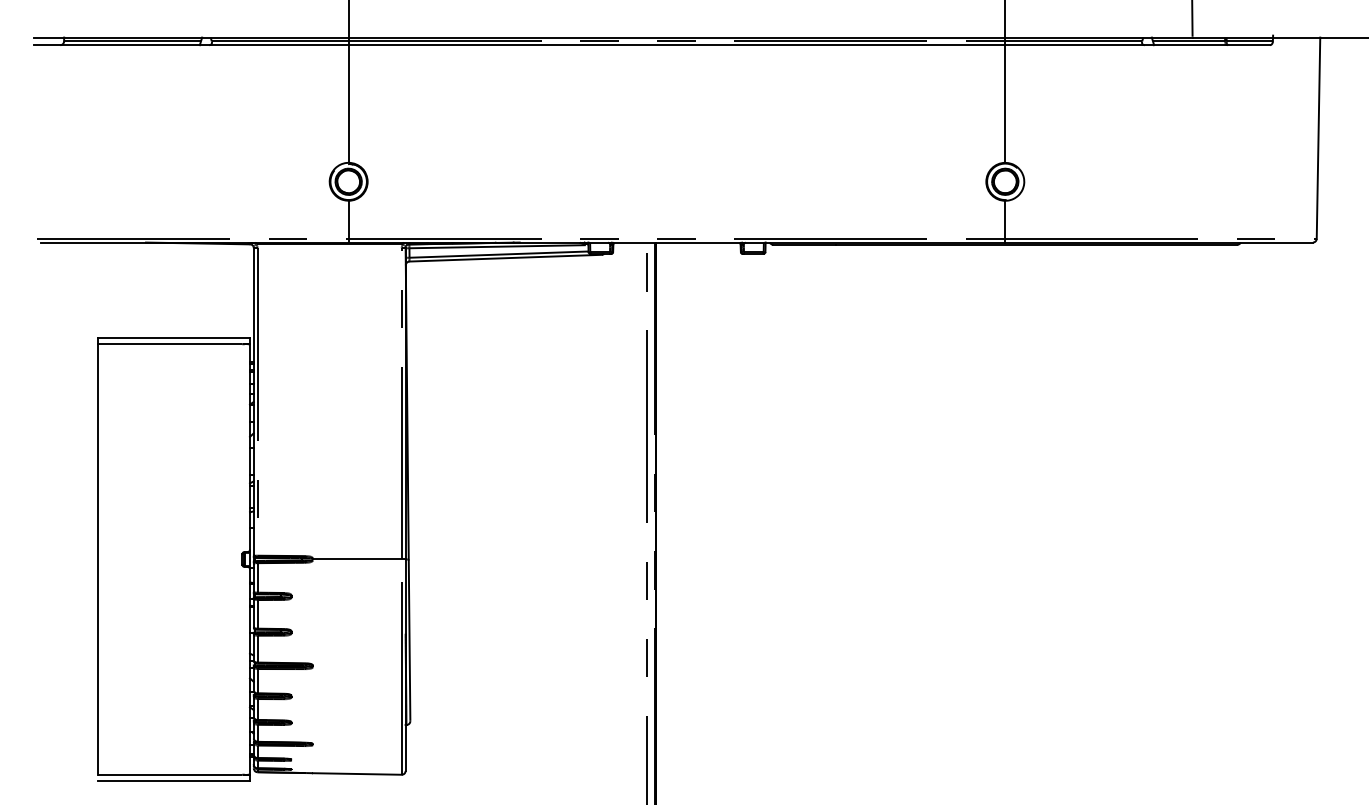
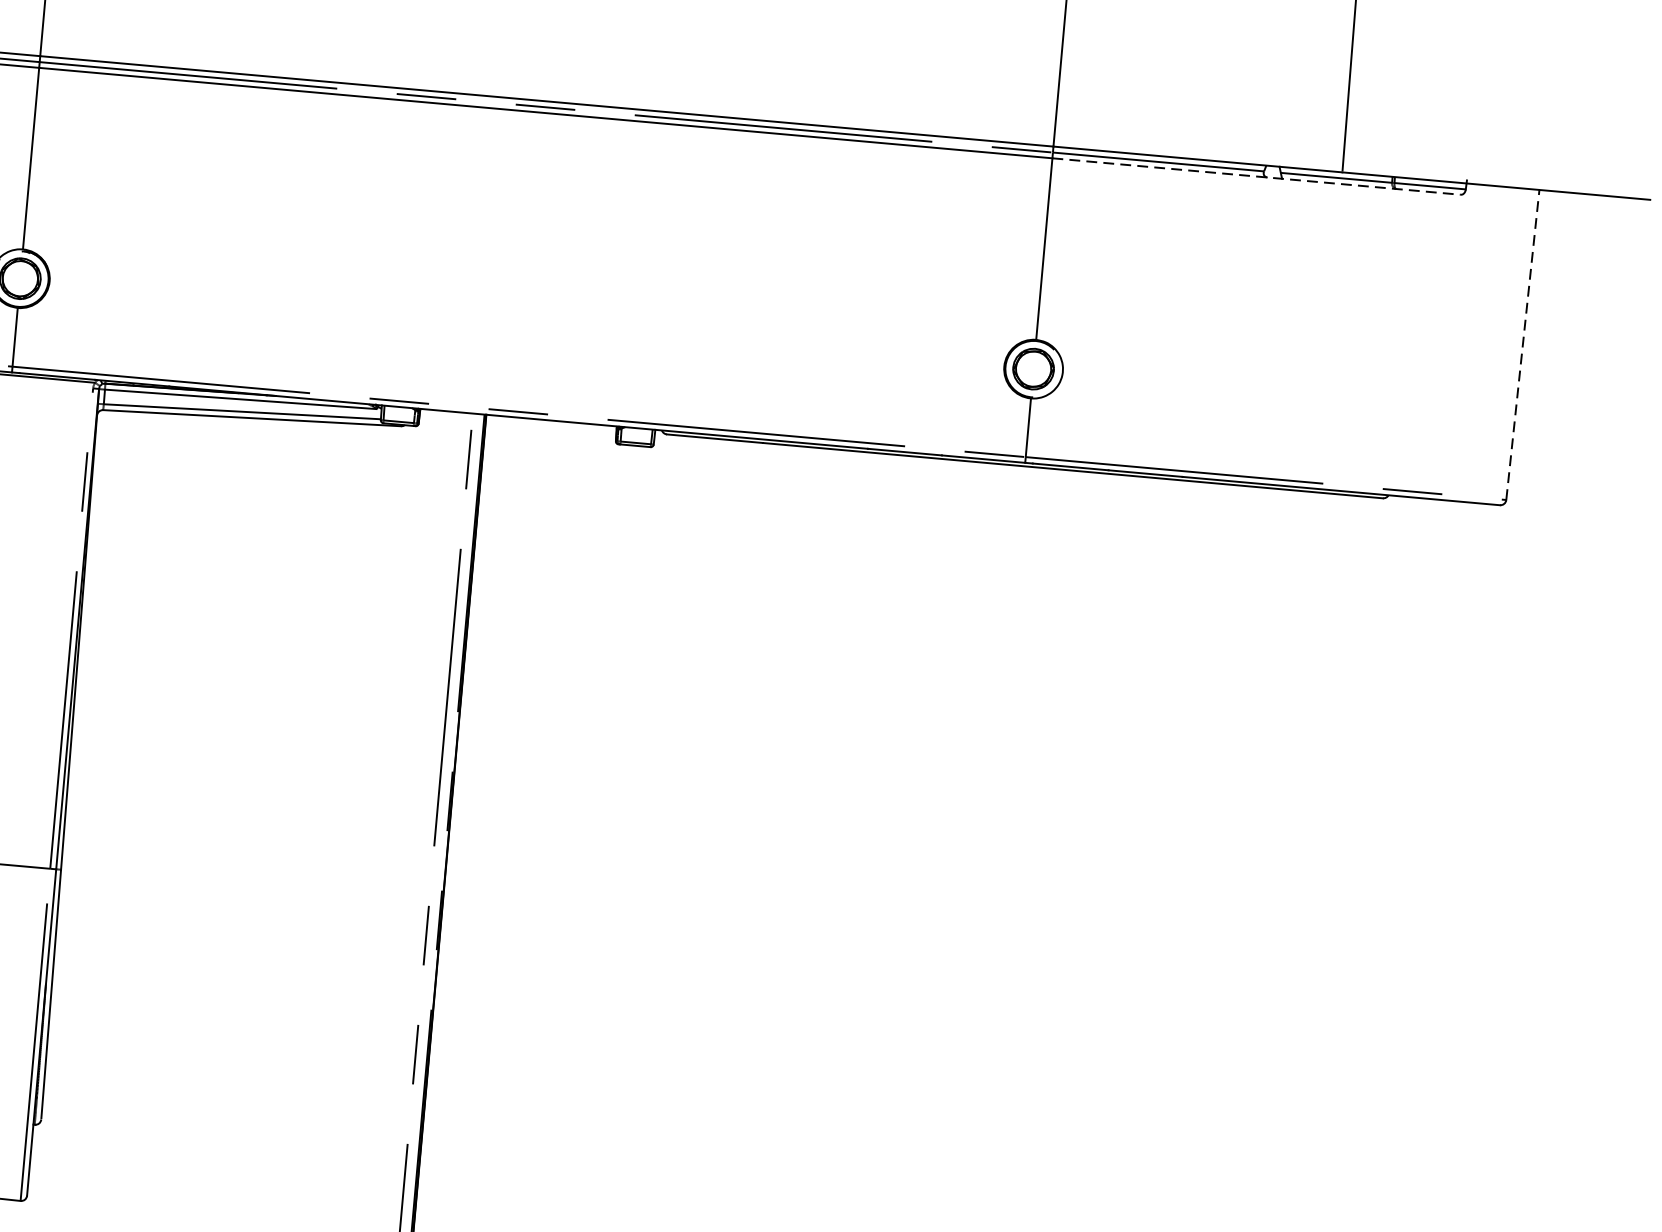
line: (1138, 45) -> (1257, 177), solid -> dashed
line: (1318, 138) -> (1522, 345), solid -> dashed

